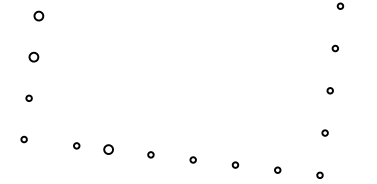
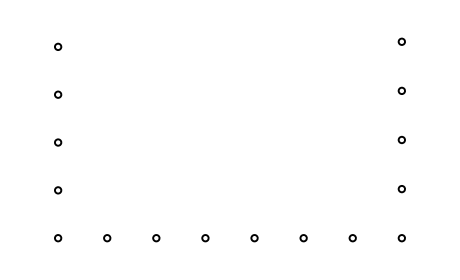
circle: (39, 15) -> (58, 94), size x0.62
circle: (34, 57) -> (58, 142), size x0.62
circle: (76, 146) -> (107, 238), moved
circle: (108, 150) -> (156, 238), size x0.62

